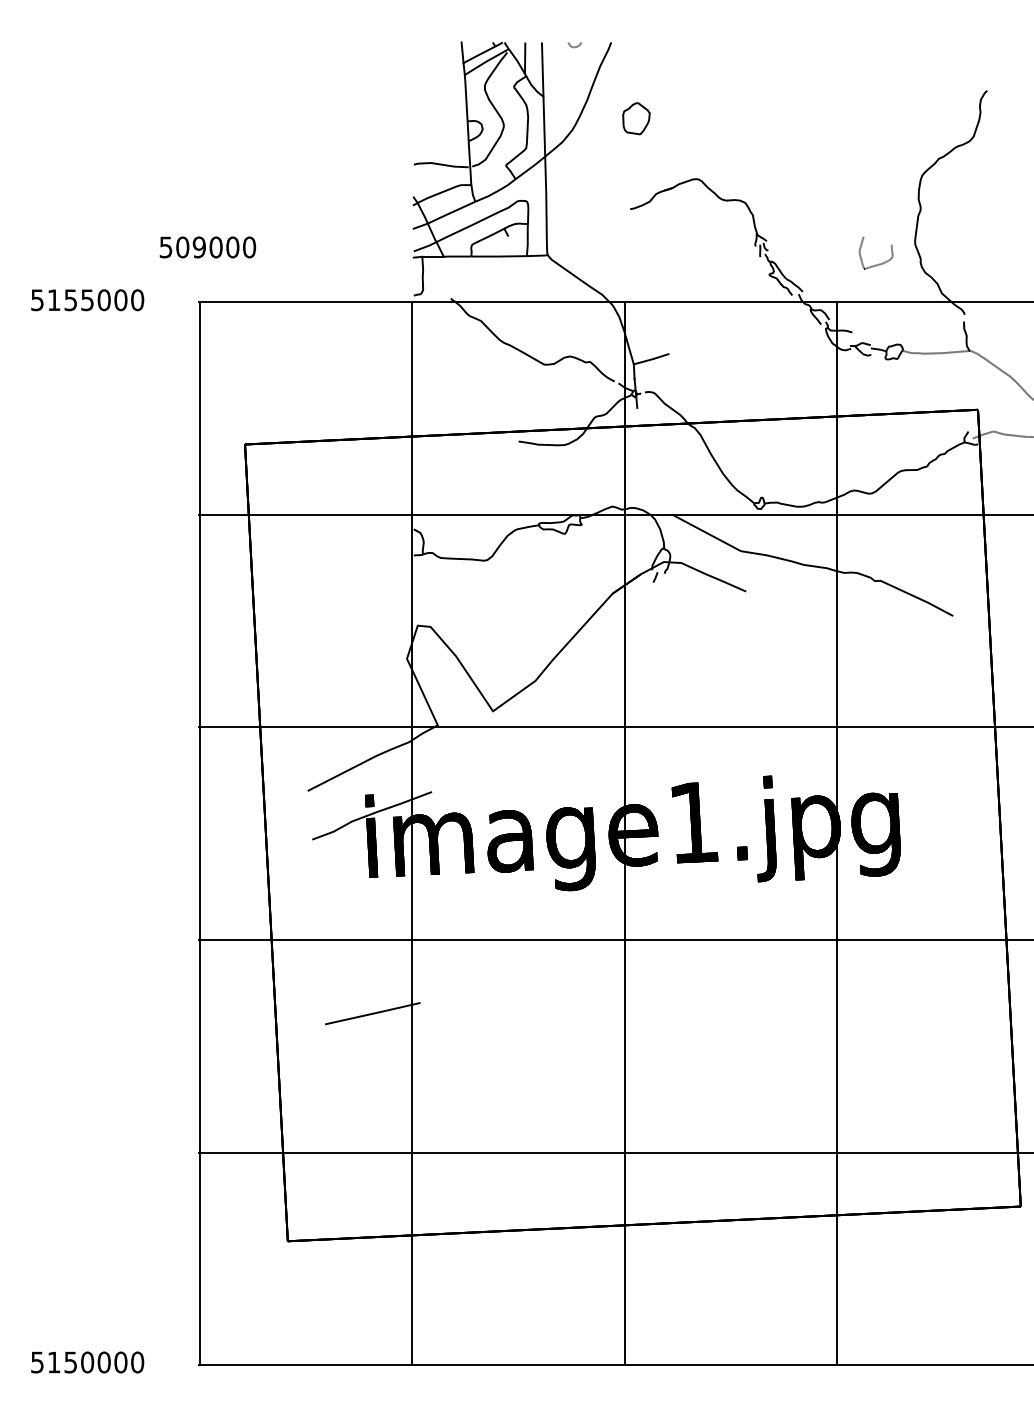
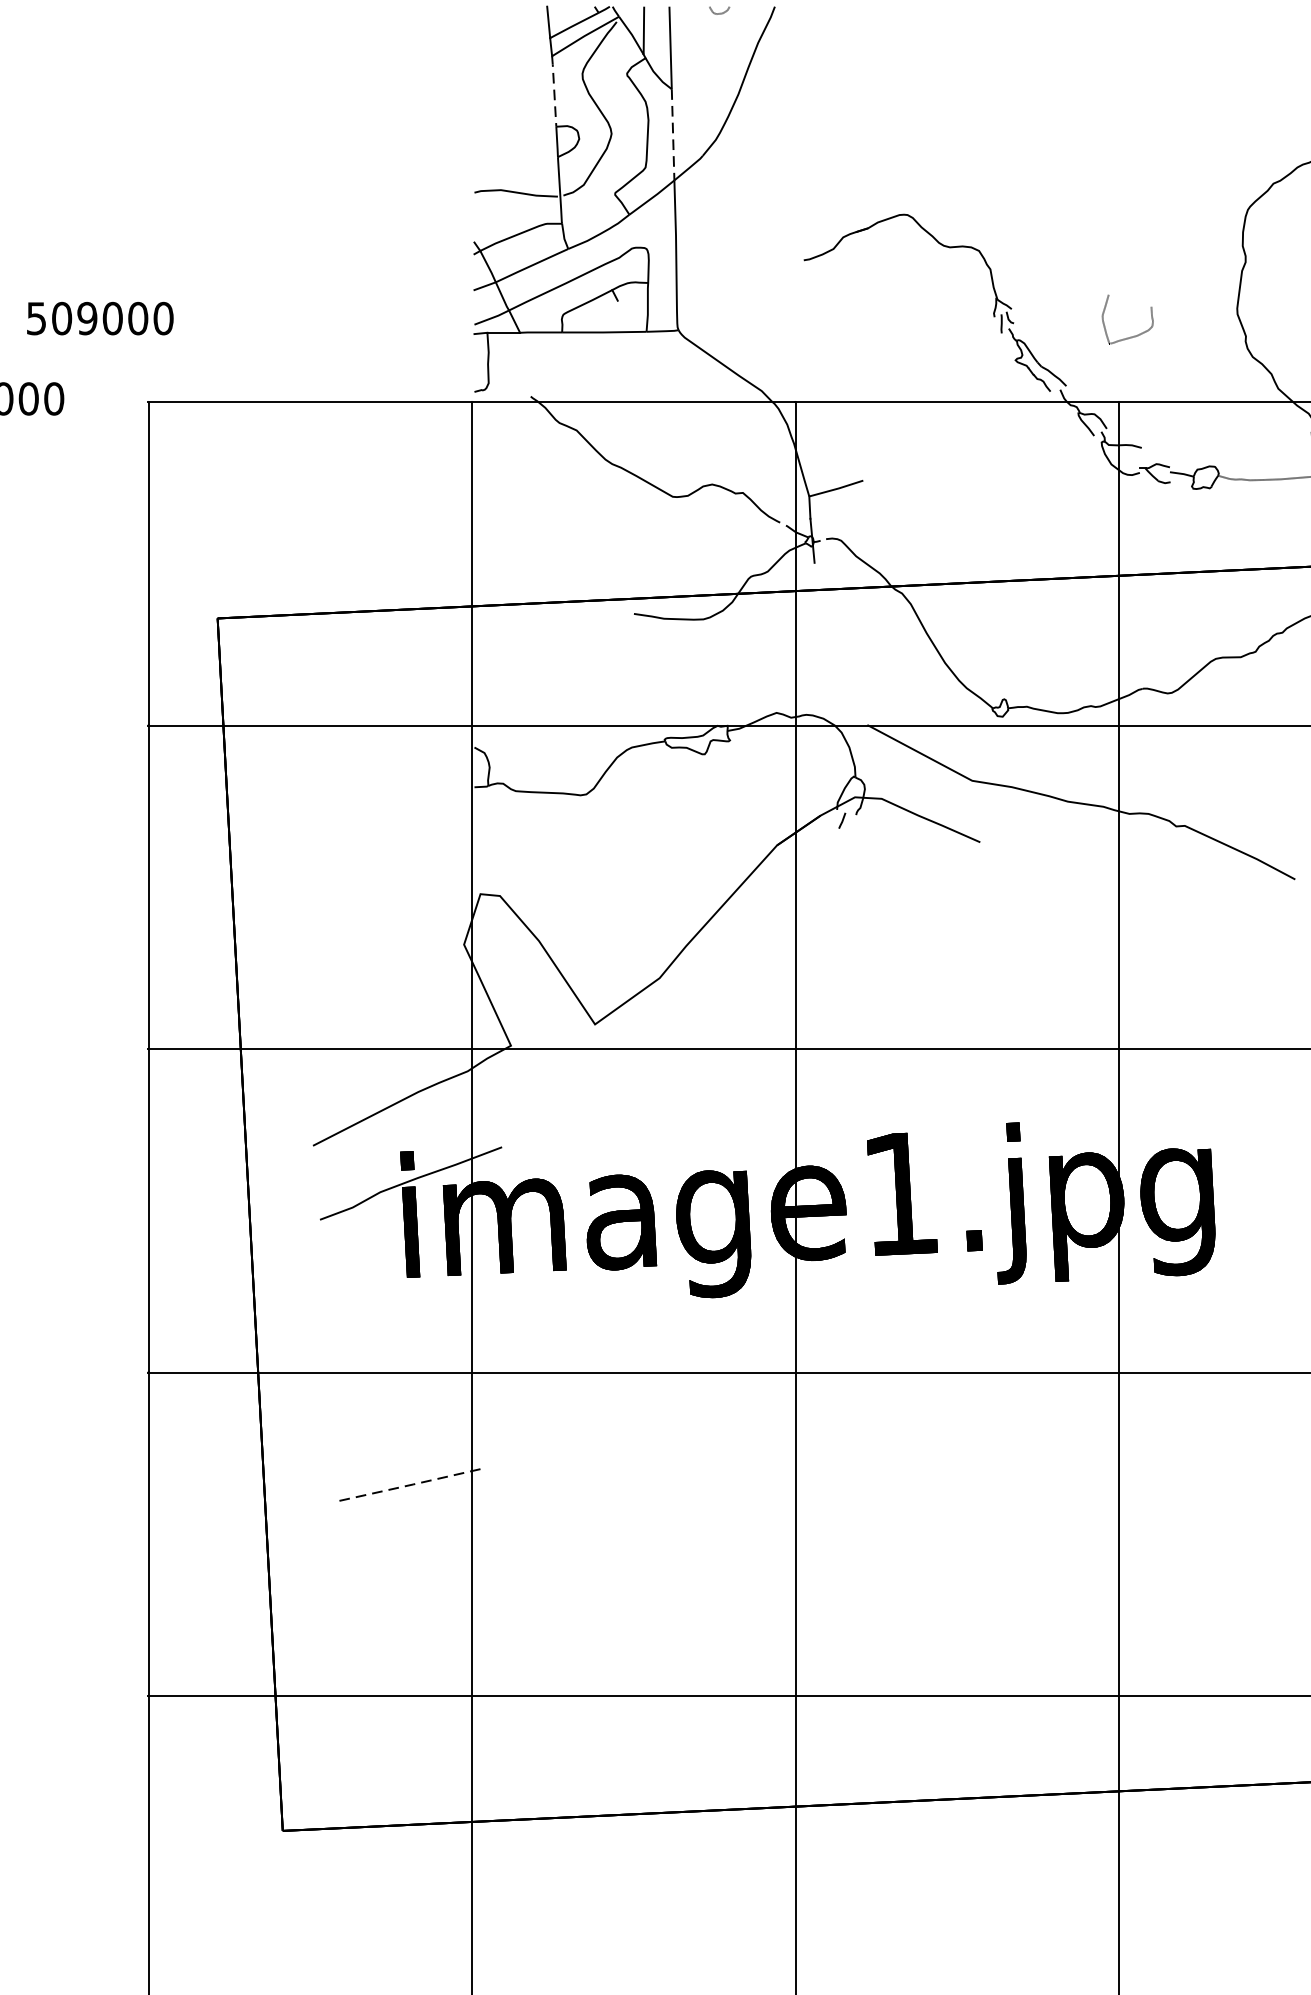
line: (466, 97) -> (554, 90), solid -> dashed
part: (636, 118) -> (813, 122), removed
line: (544, 126) -> (673, 134), solid -> dashed
text: (207, 247) -> (99, 318), moved
curve: (879, 263) -> (1132, 335), moved
line: (373, 1013) -> (413, 1484), solid -> dashed

